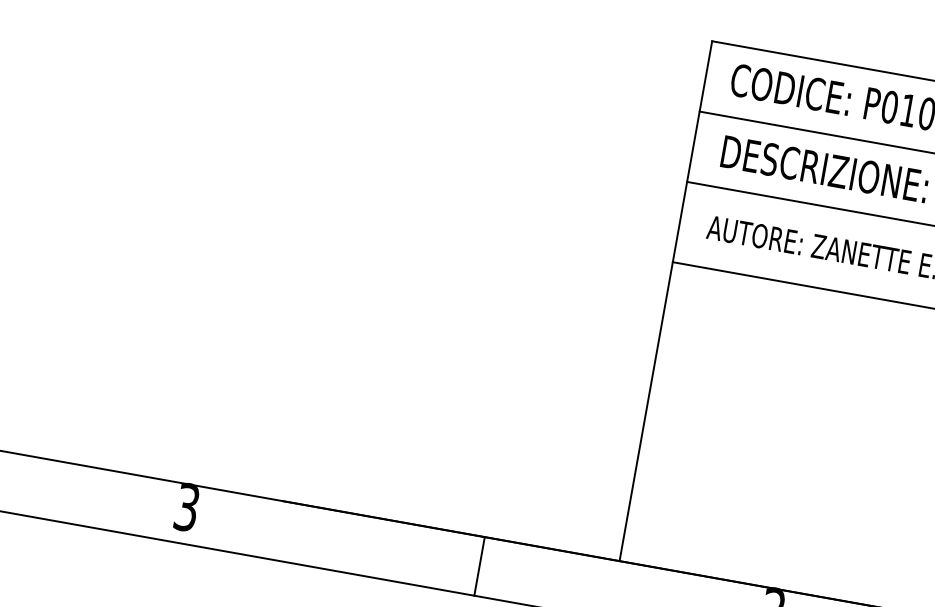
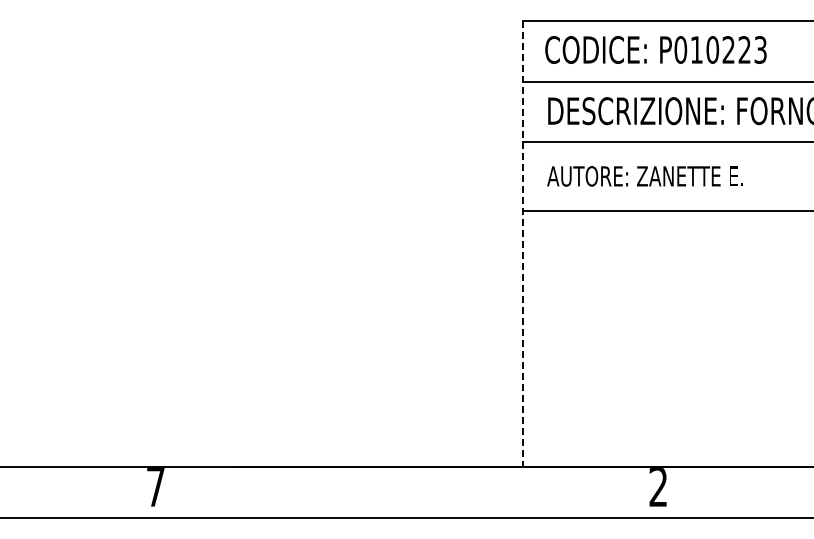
line: (666, 301) -> (523, 244), solid -> dashed
text: (186, 508) -> (155, 487), 3 -> 7
line: (479, 566) -> (407, 492), removed

